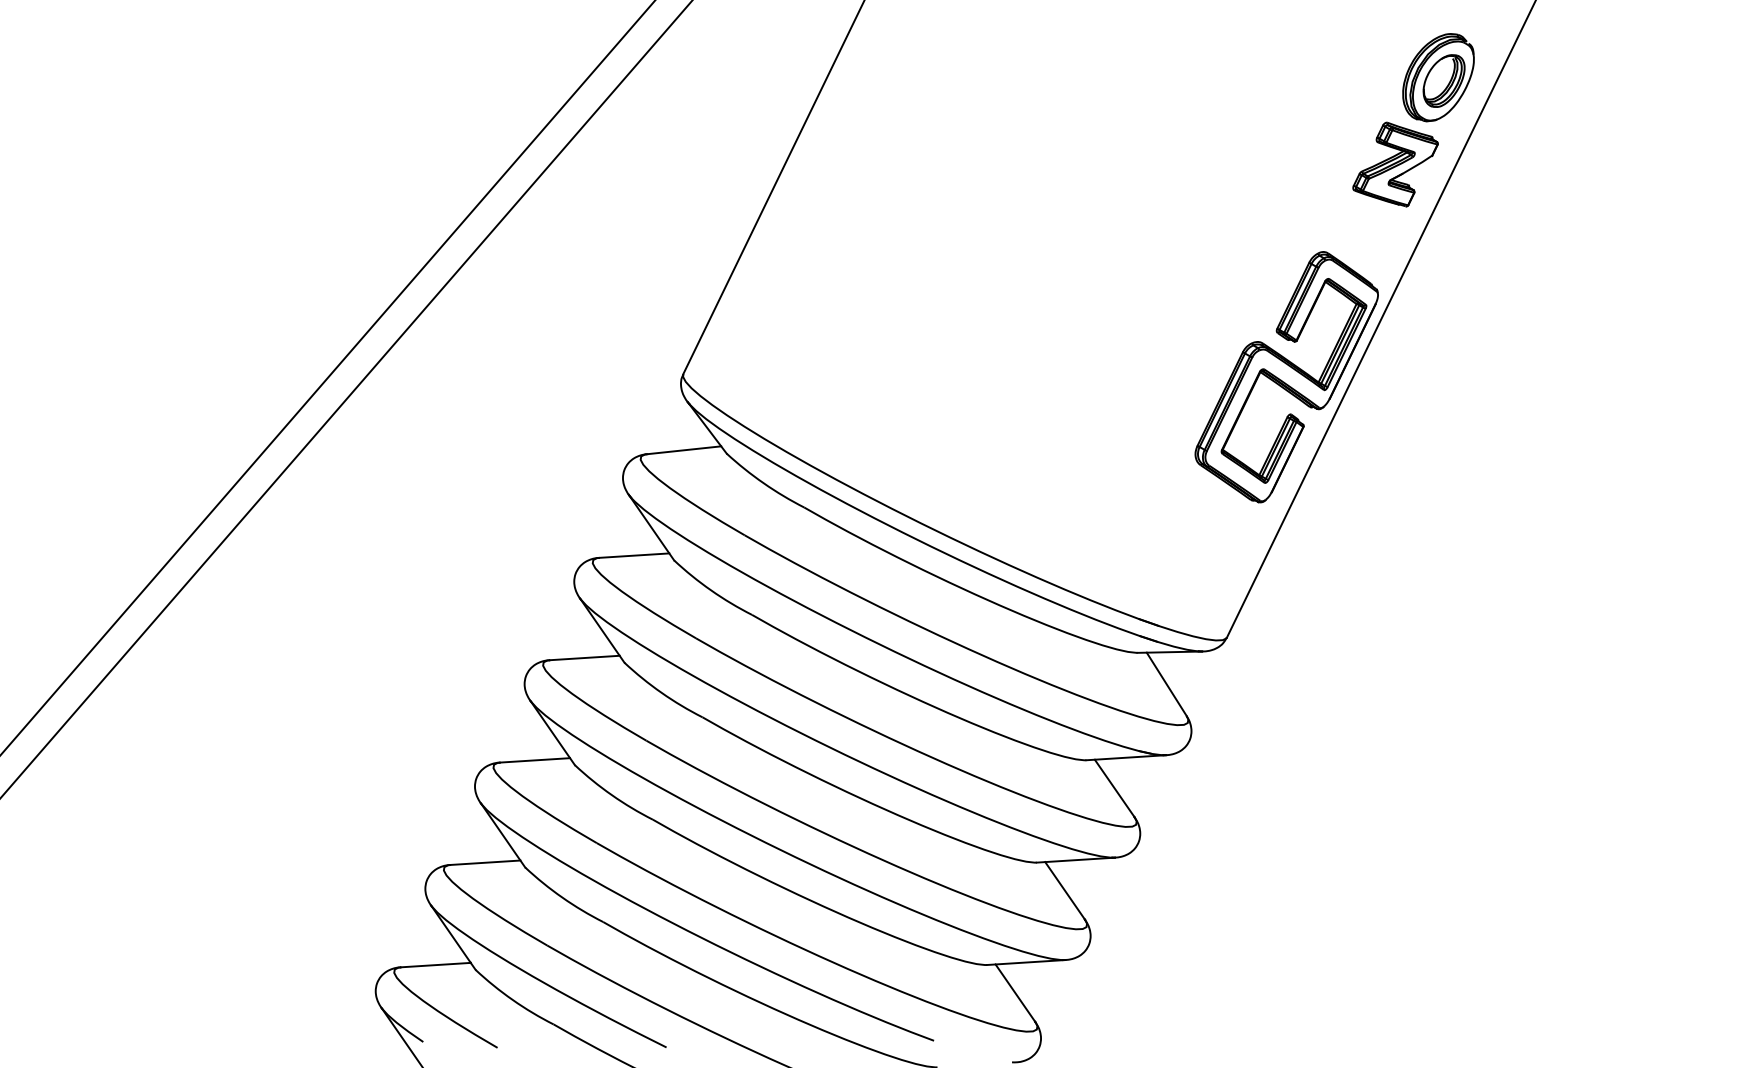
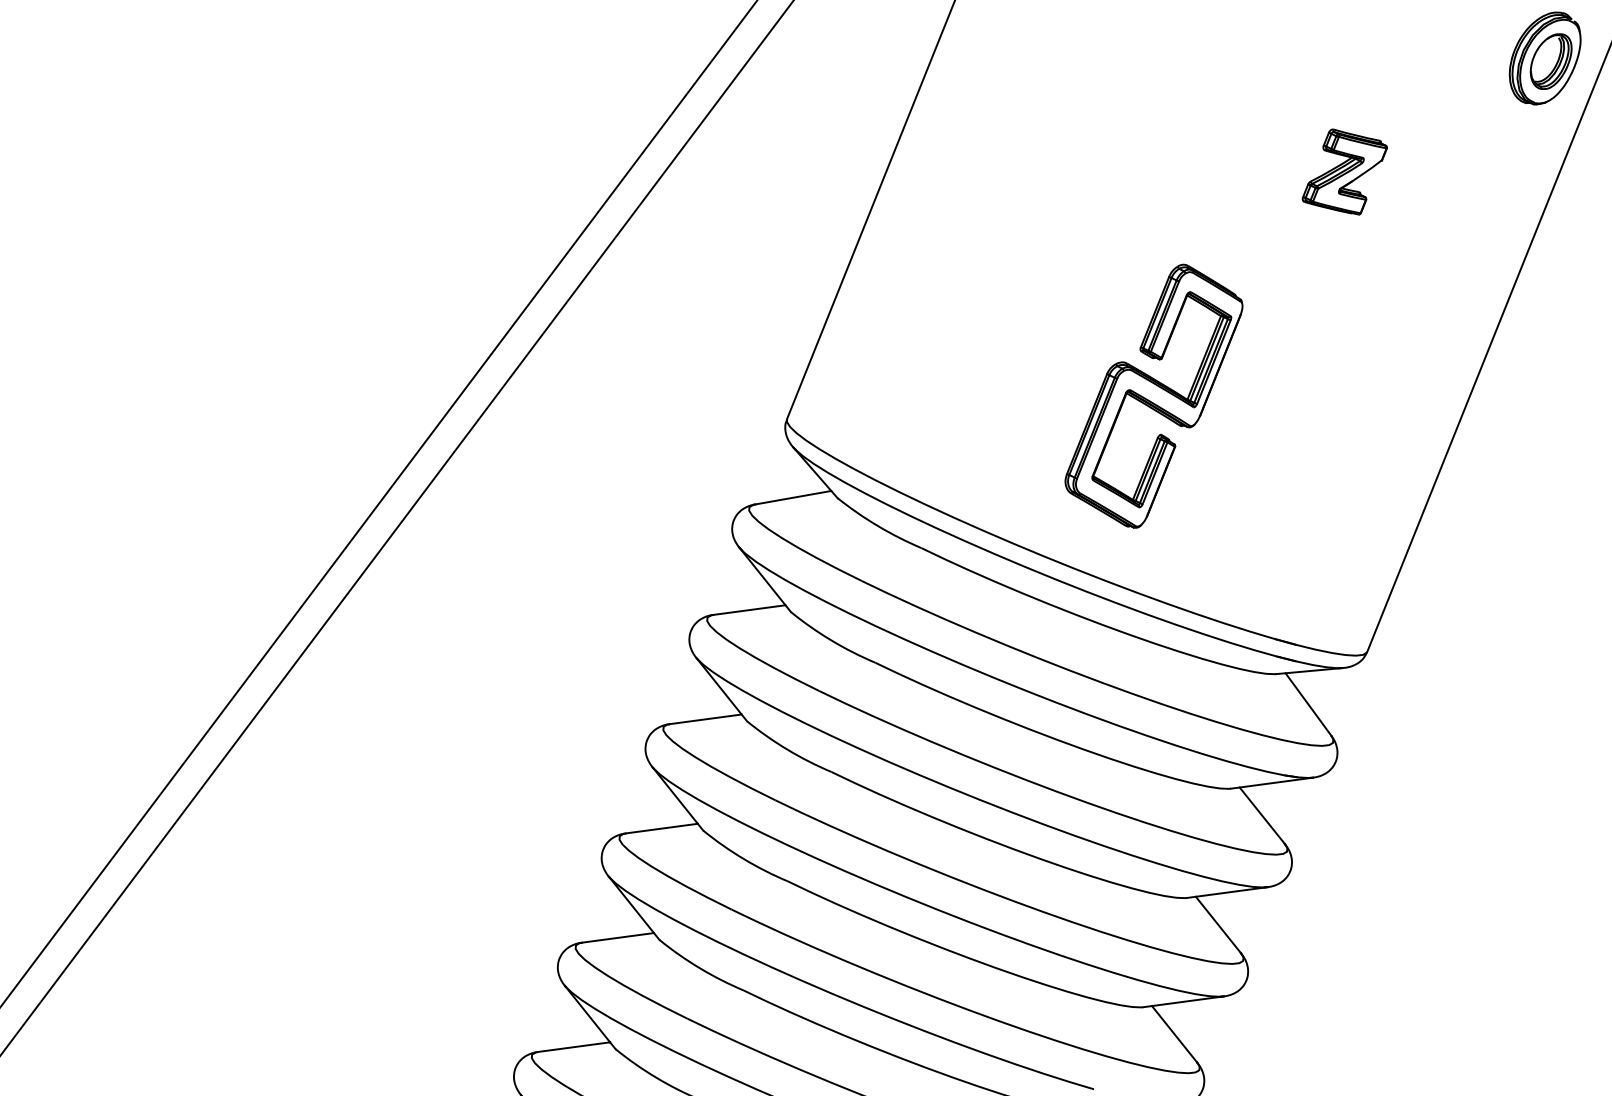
part: (1395, 164) -> (1344, 172), moved
part: (1286, 377) -> (1153, 396), moved

